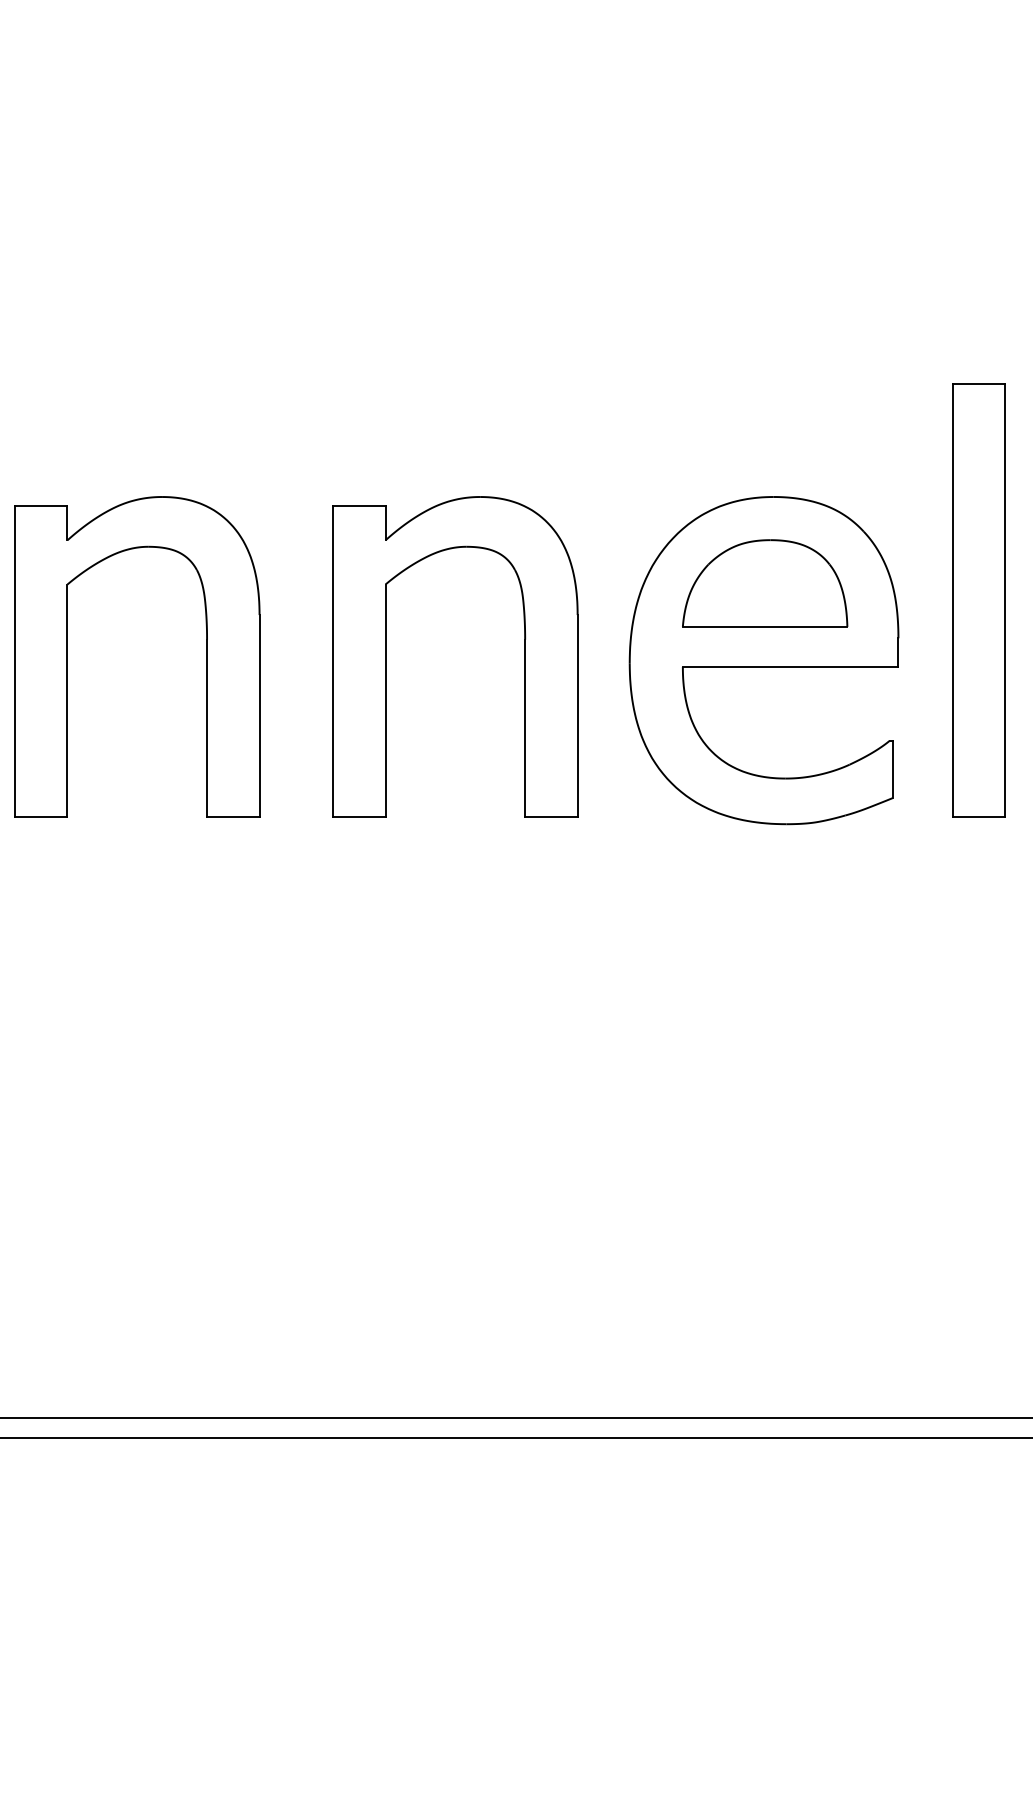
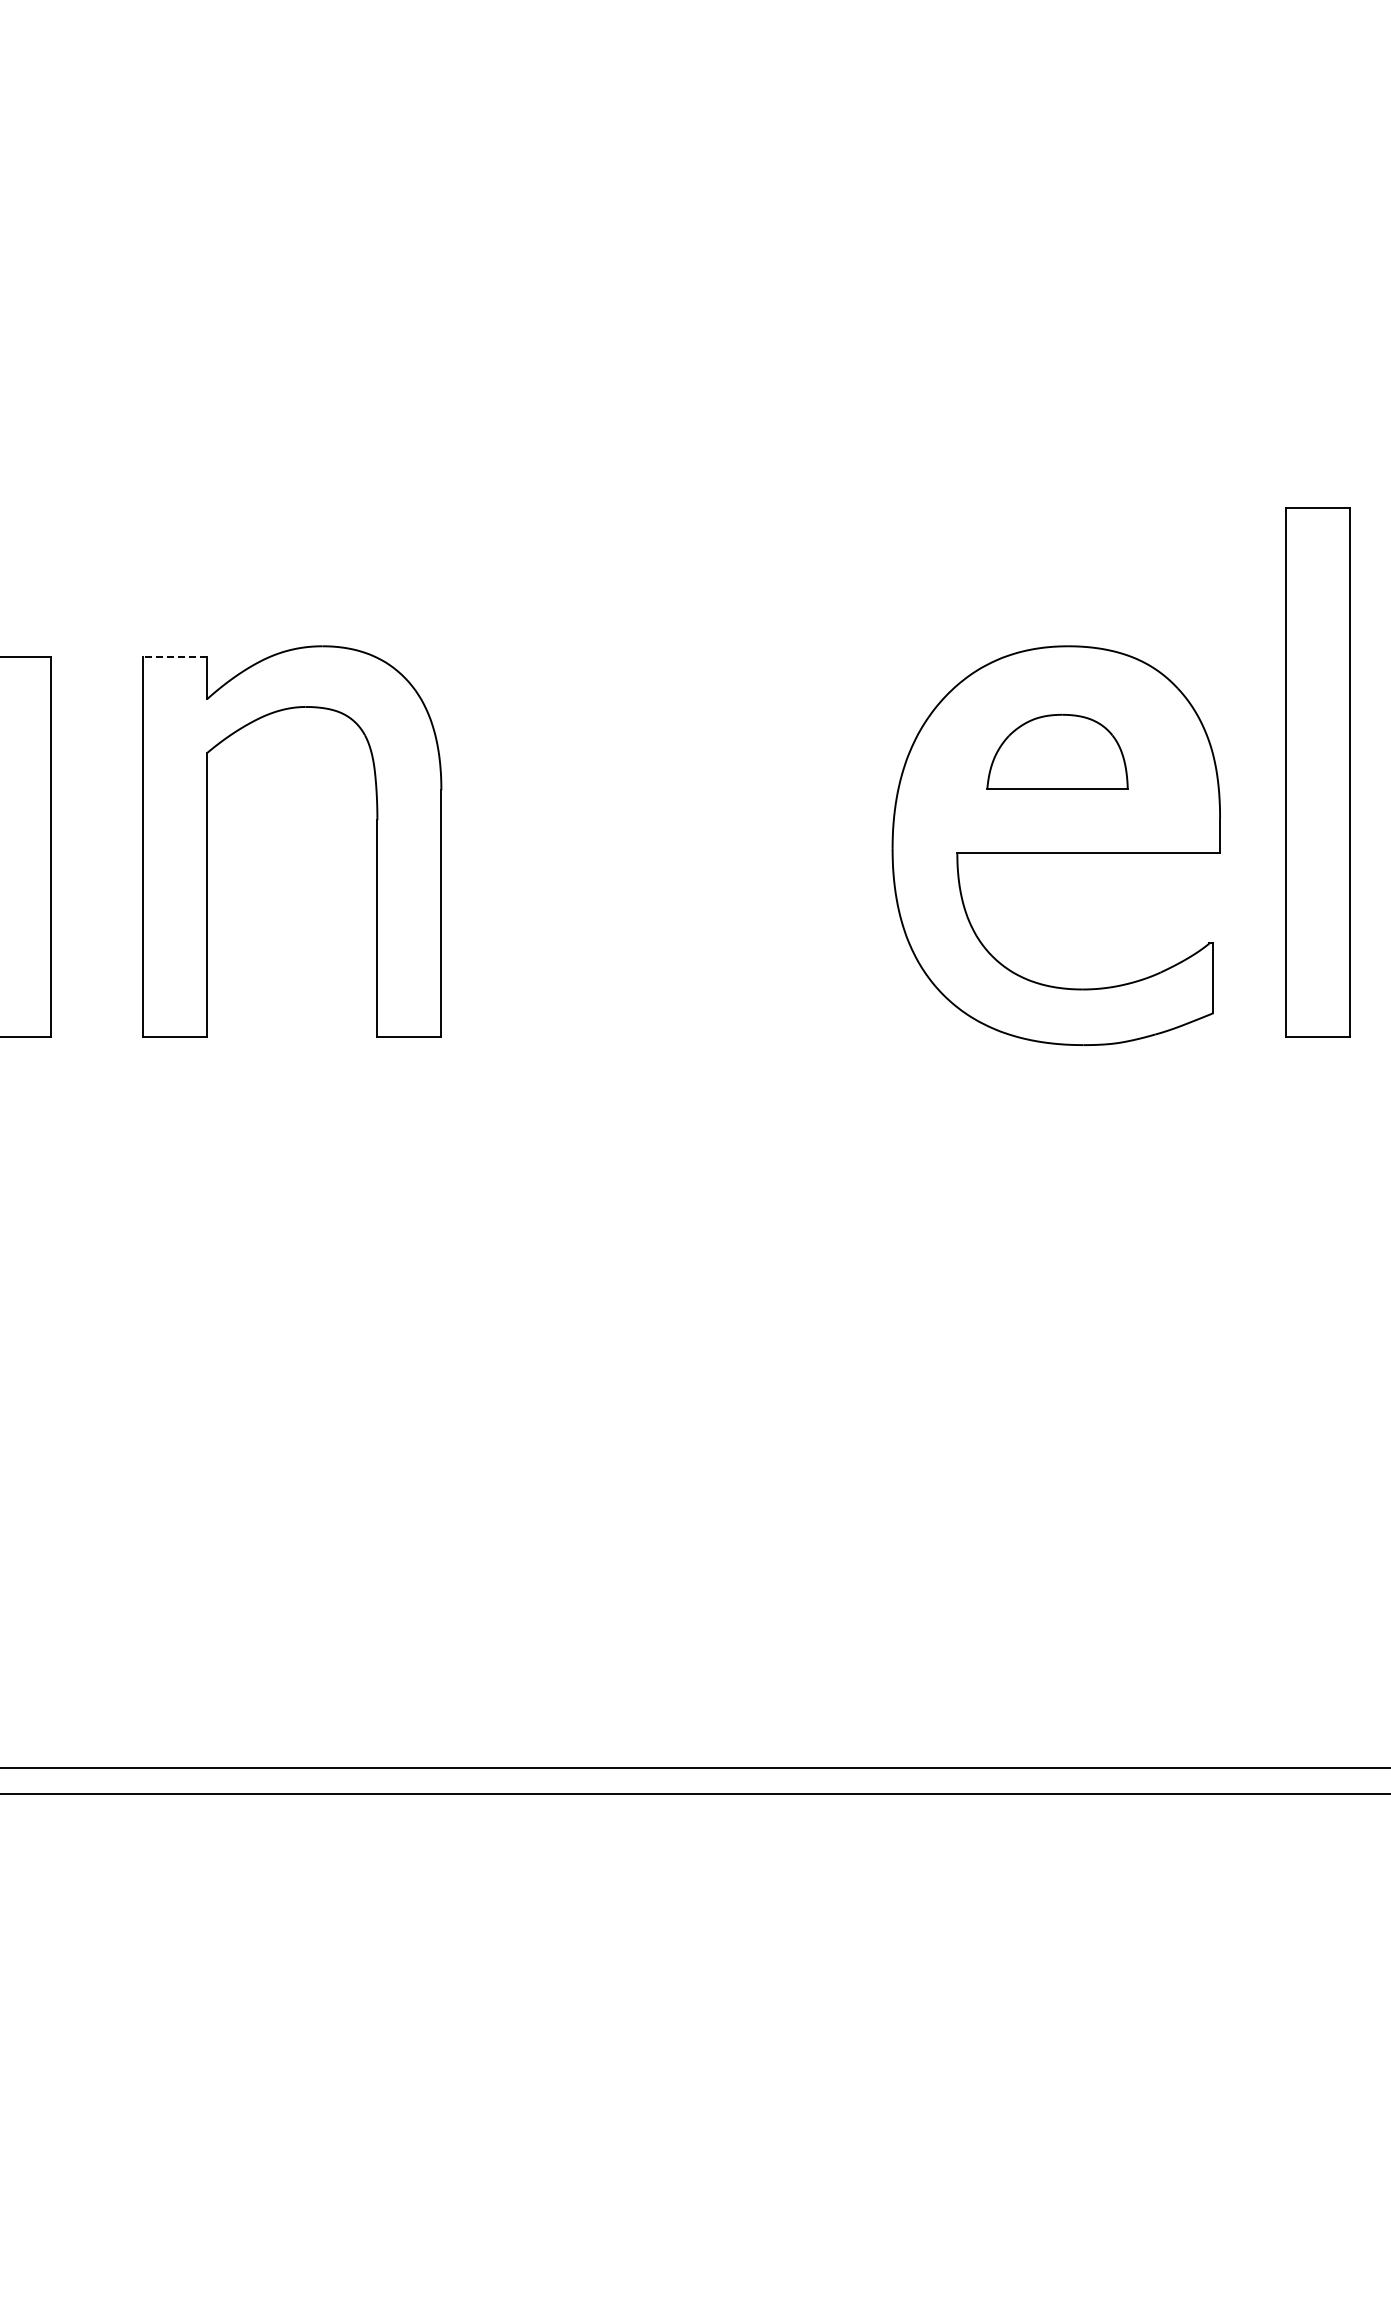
line: (41, 505) -> (175, 656), solid -> dashed
part: (765, 583) -> (1057, 751), size x0.7
part: (385, 657) -> (595, 841), removed

